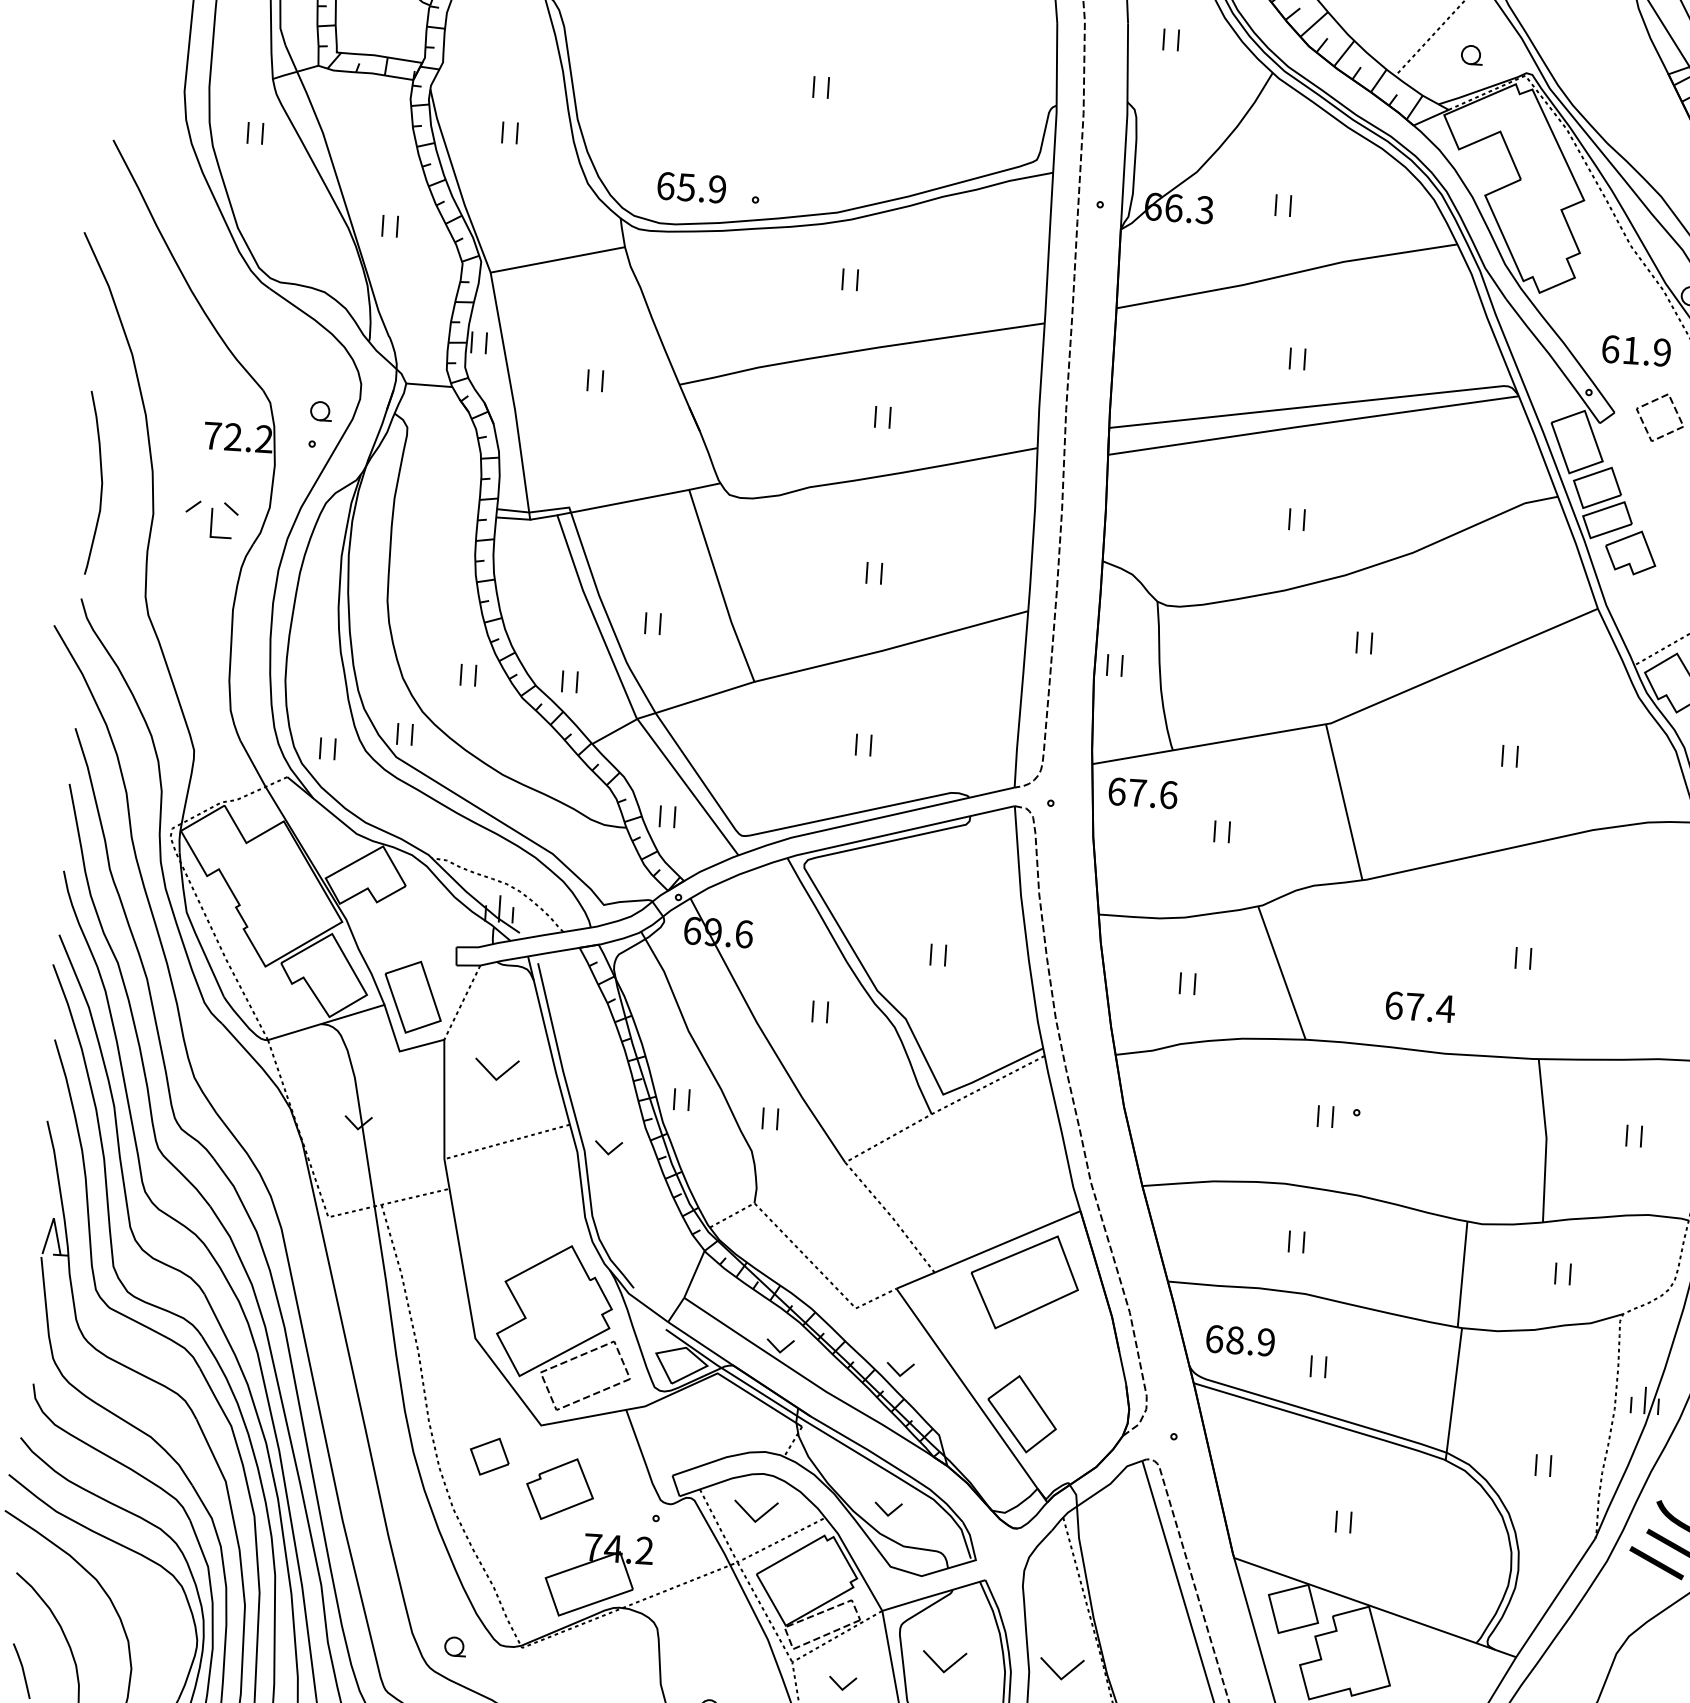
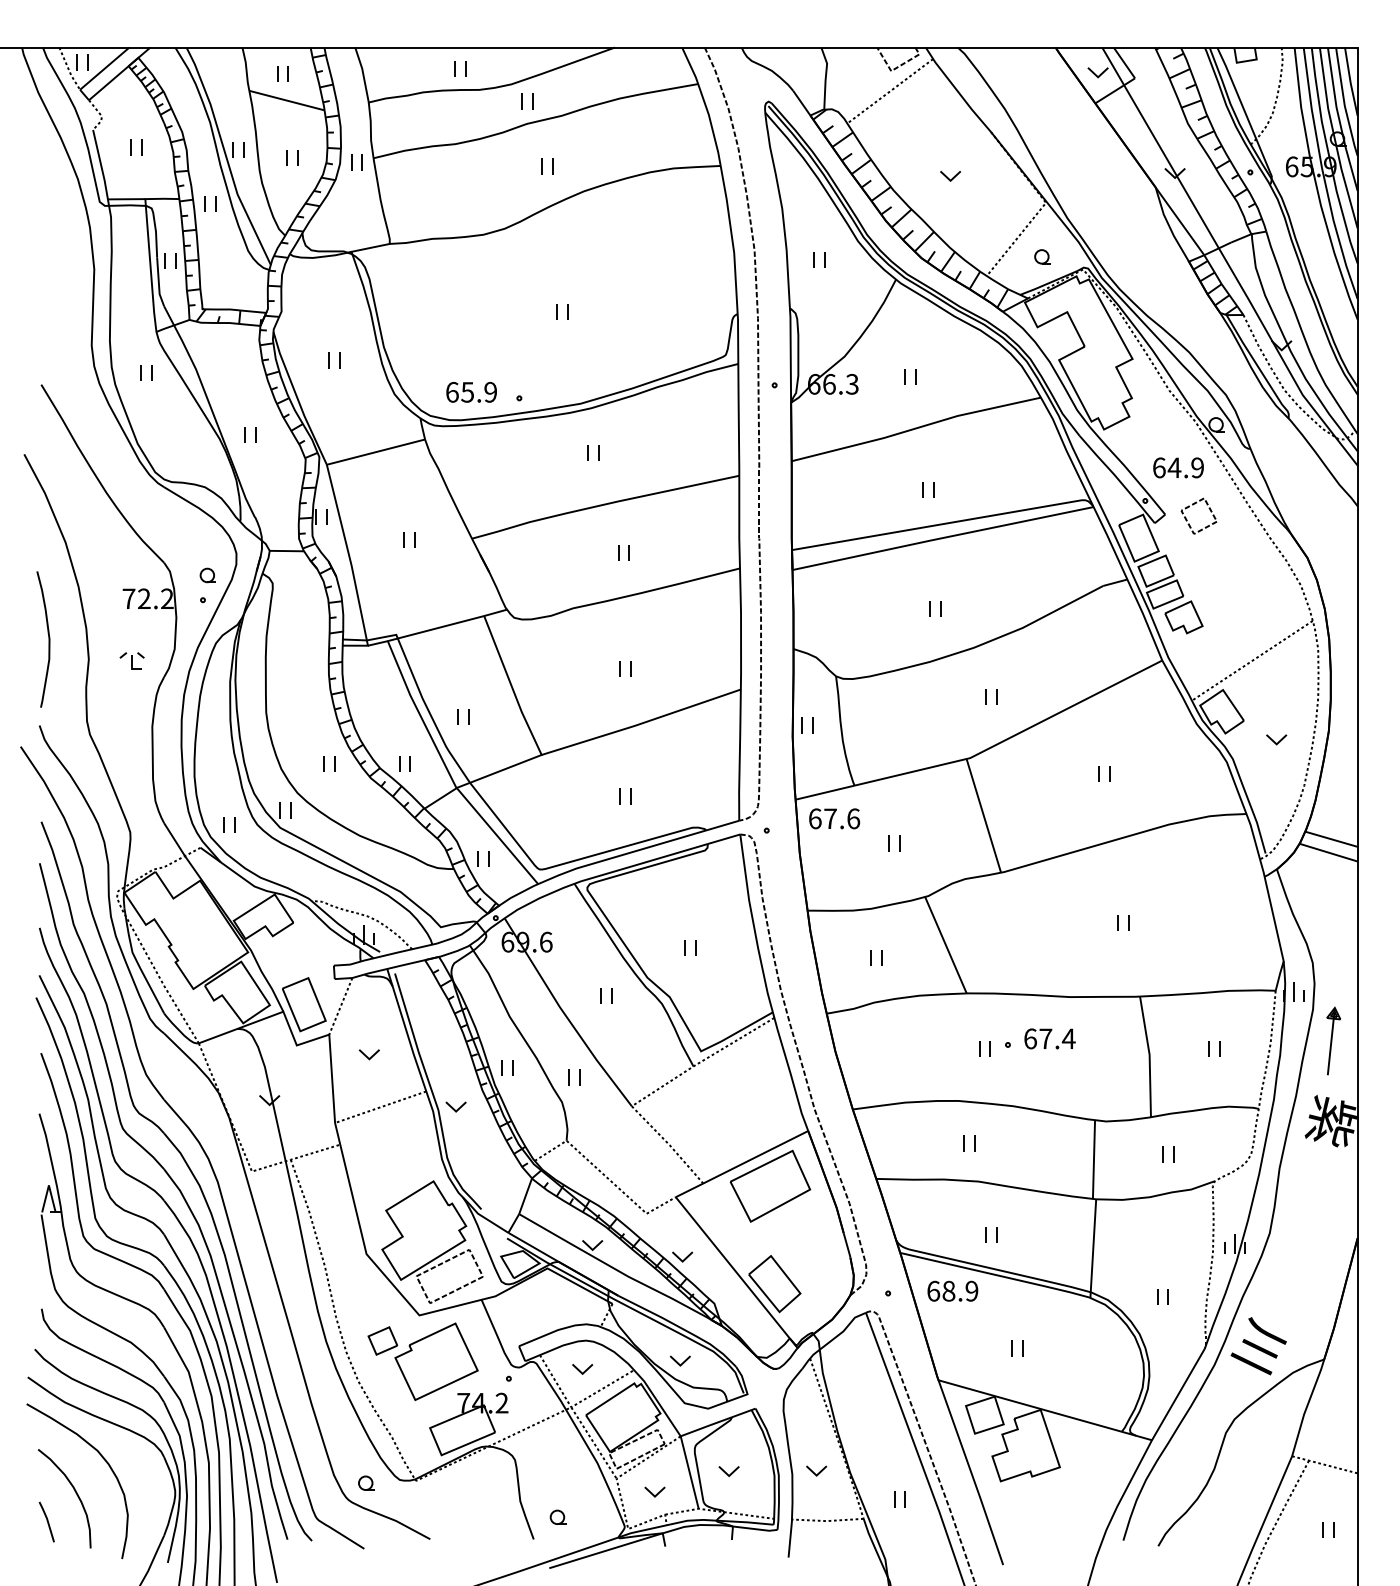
text: (1631, 350) -> (1174, 467), 61.9 -> 64.9
part: (210, 519) -> (131, 660), size x0.62
text: (1419, 1006) -> (1049, 1038), moved
part: (495, 1069) -> (368, 1054), size x0.62
text: (1240, 1339) -> (952, 1290), moved
part: (560, 1488) -> (436, 1361), size x1.67
part: (755, 1512) -> (582, 1369), size x0.62
part: (943, 1662) -> (728, 1471), size x0.62
part: (1062, 1668) -> (816, 1470), size x0.62

